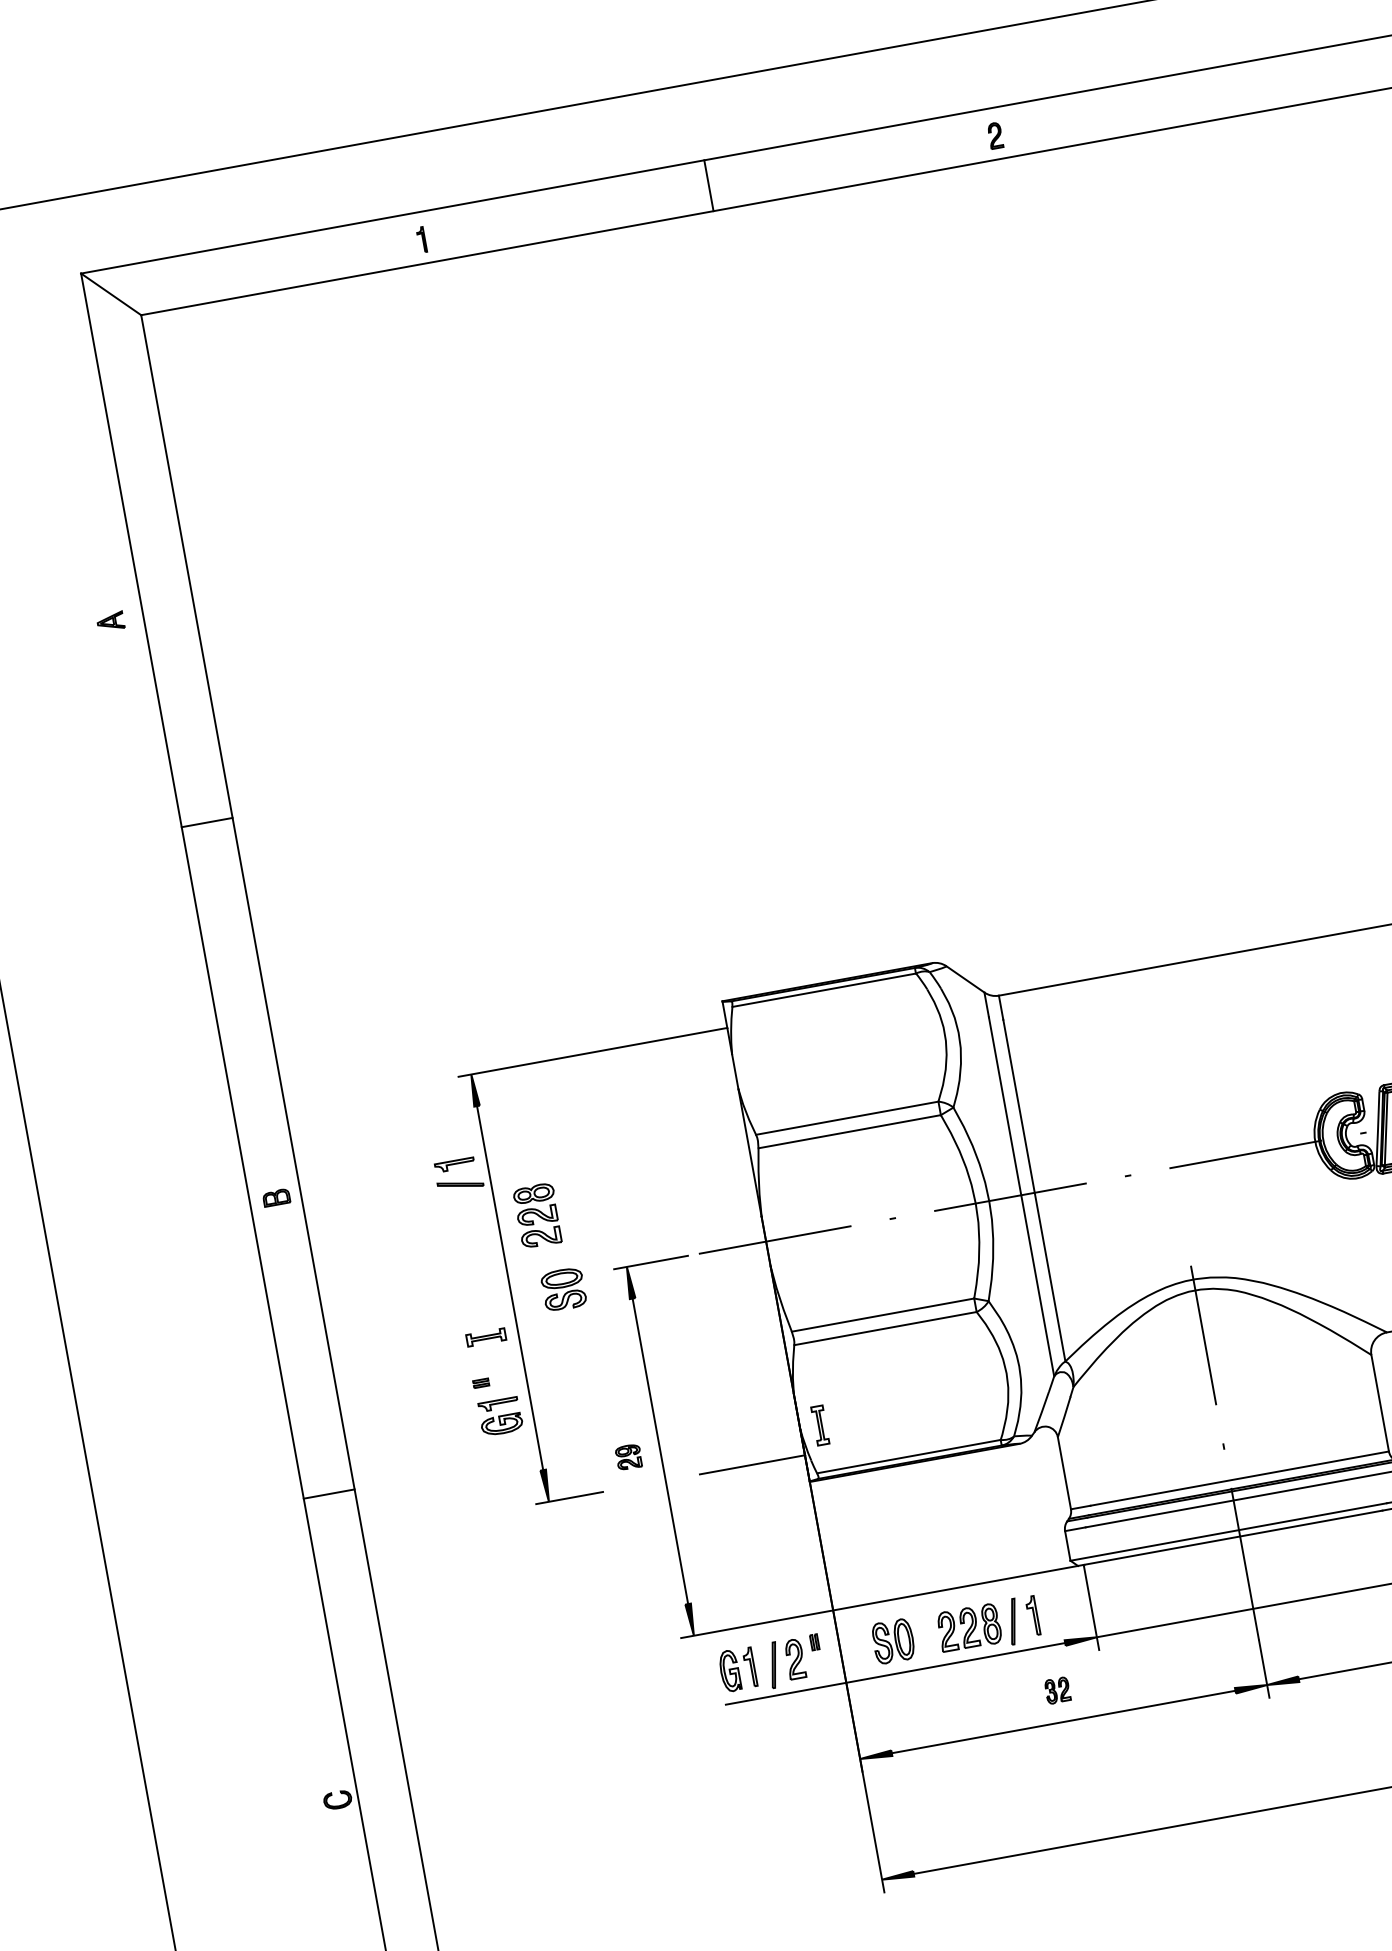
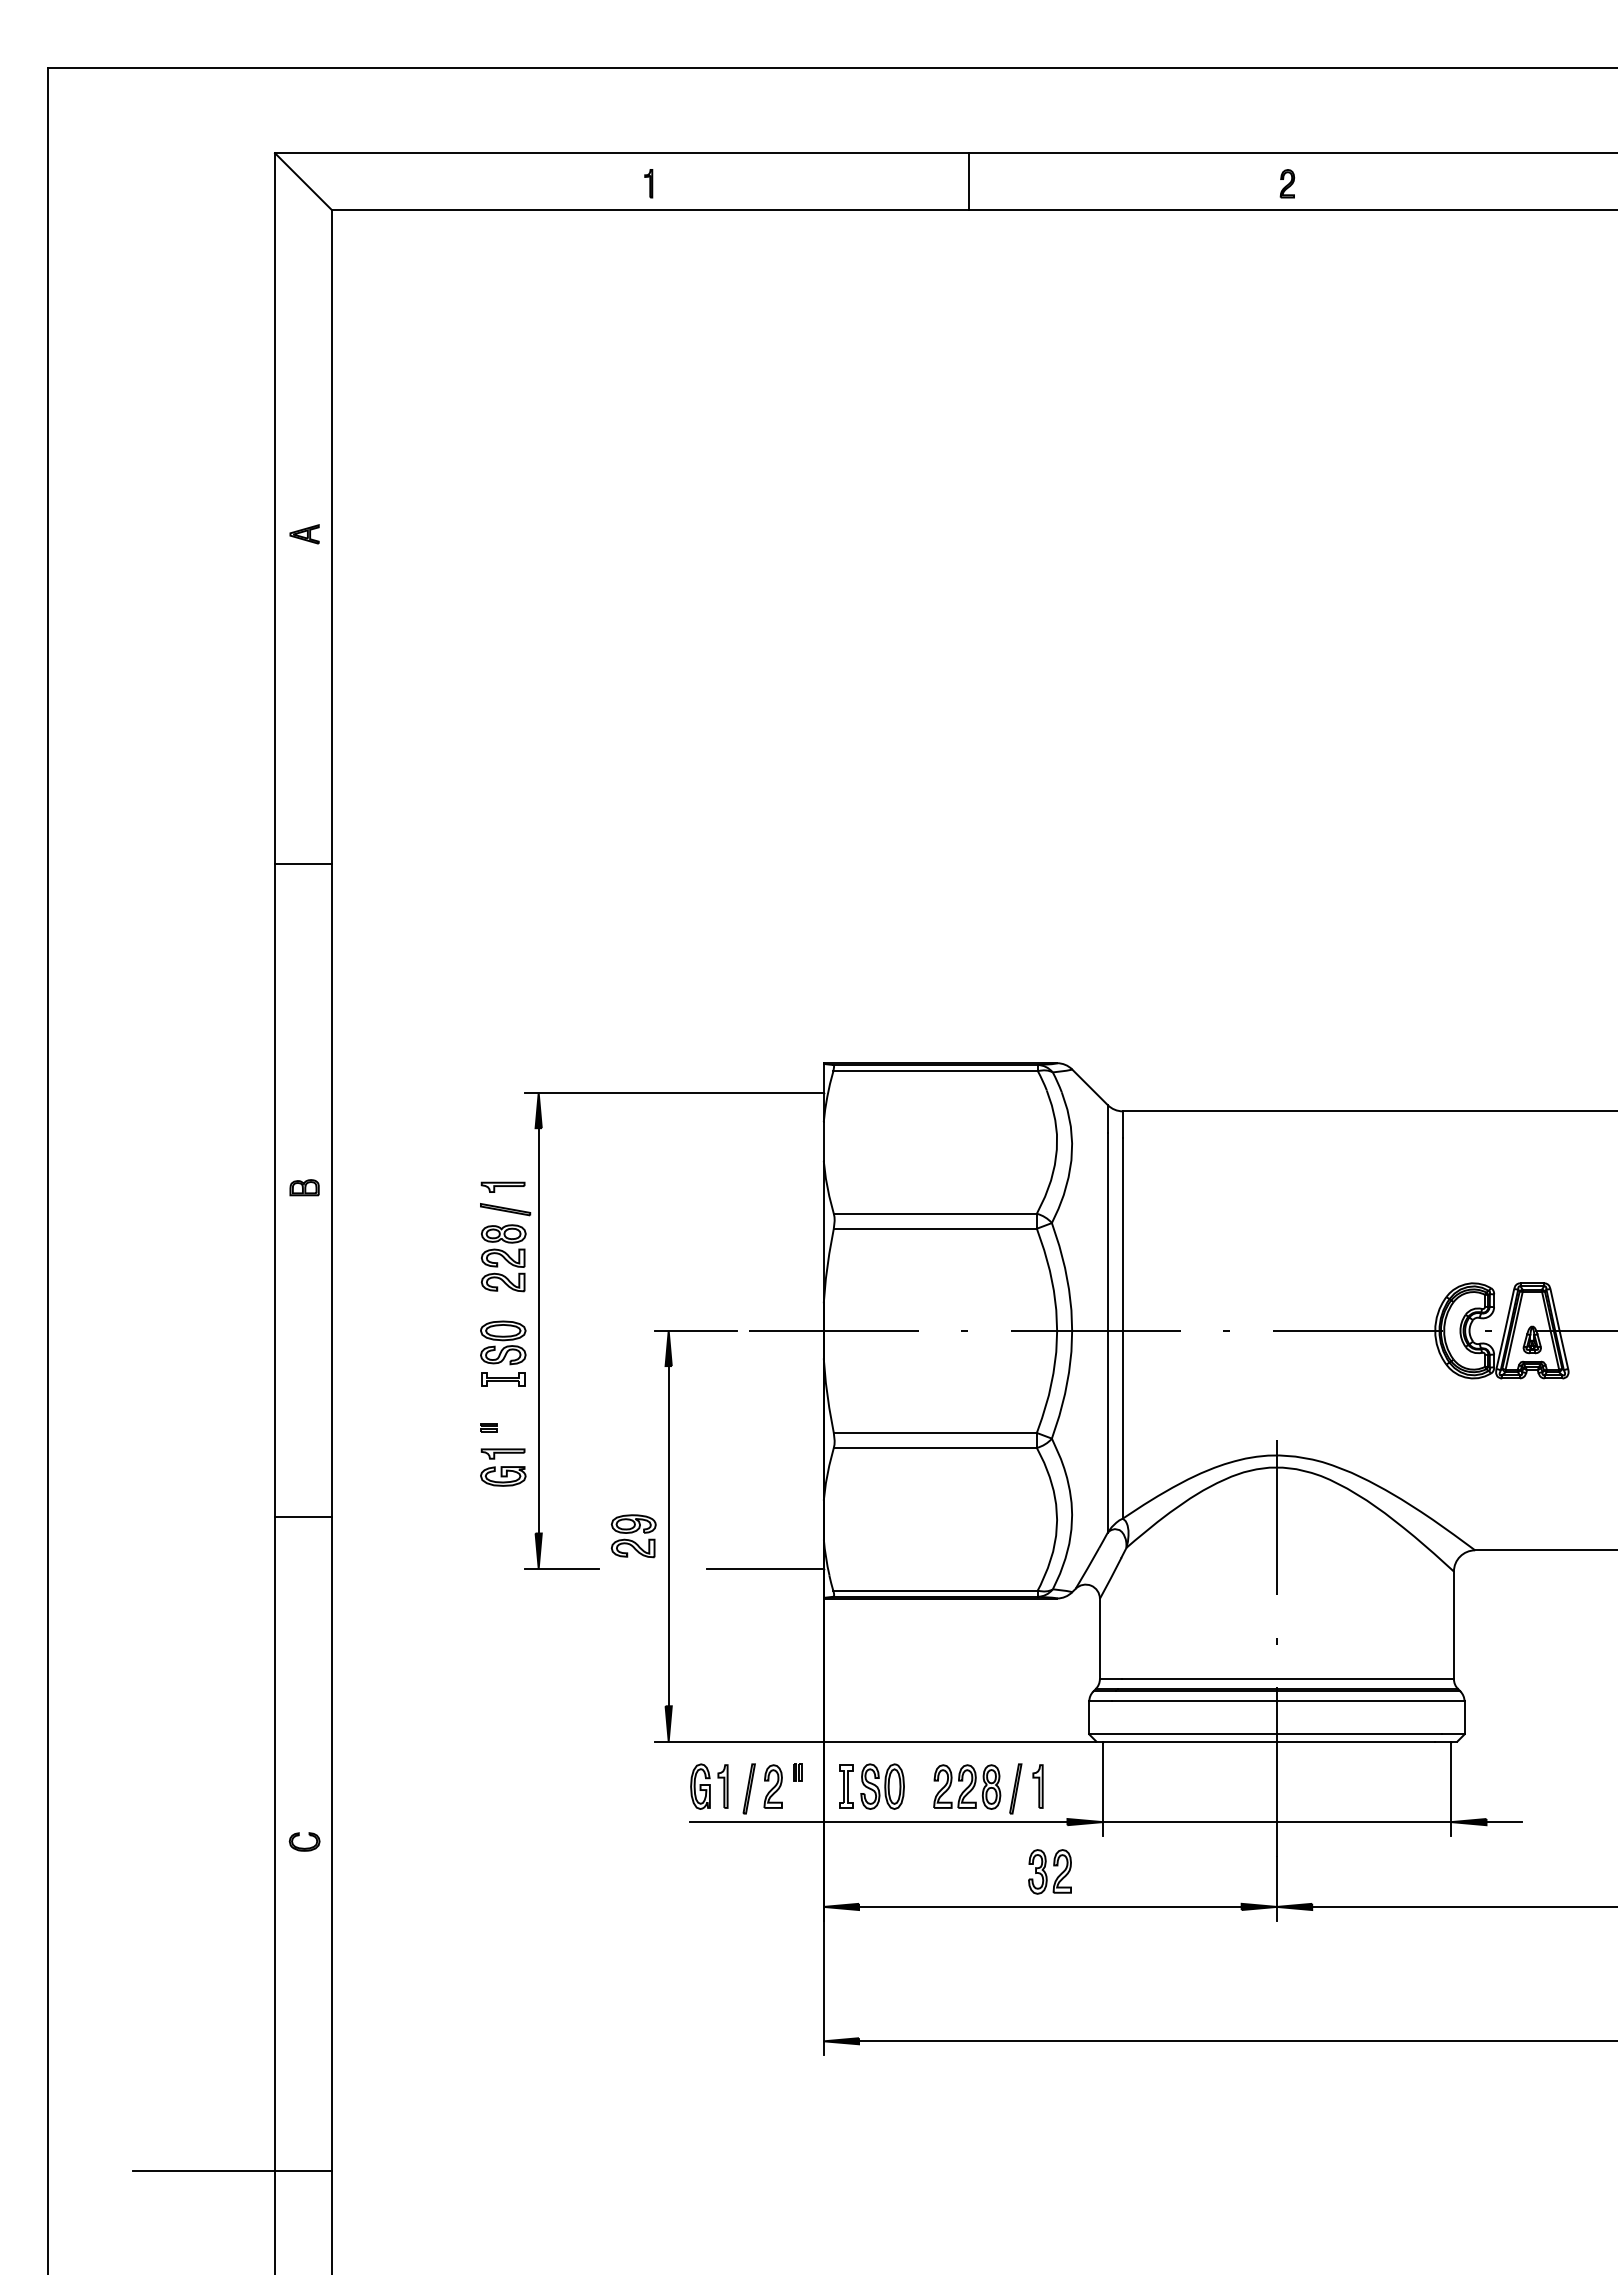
part: (110, 621) -> (304, 534), moved
line: (207, 822) -> (303, 863), moved
part: (537, 1216) -> (503, 1258), moved
part: (563, 1289) -> (503, 1342), moved
part: (820, 1425) -> (846, 1786), moved
part: (628, 1457) -> (633, 1536), size x1.67
part: (1057, 1690) -> (1049, 1871), size x1.67
part: (337, 1799) -> (304, 1841), moved

